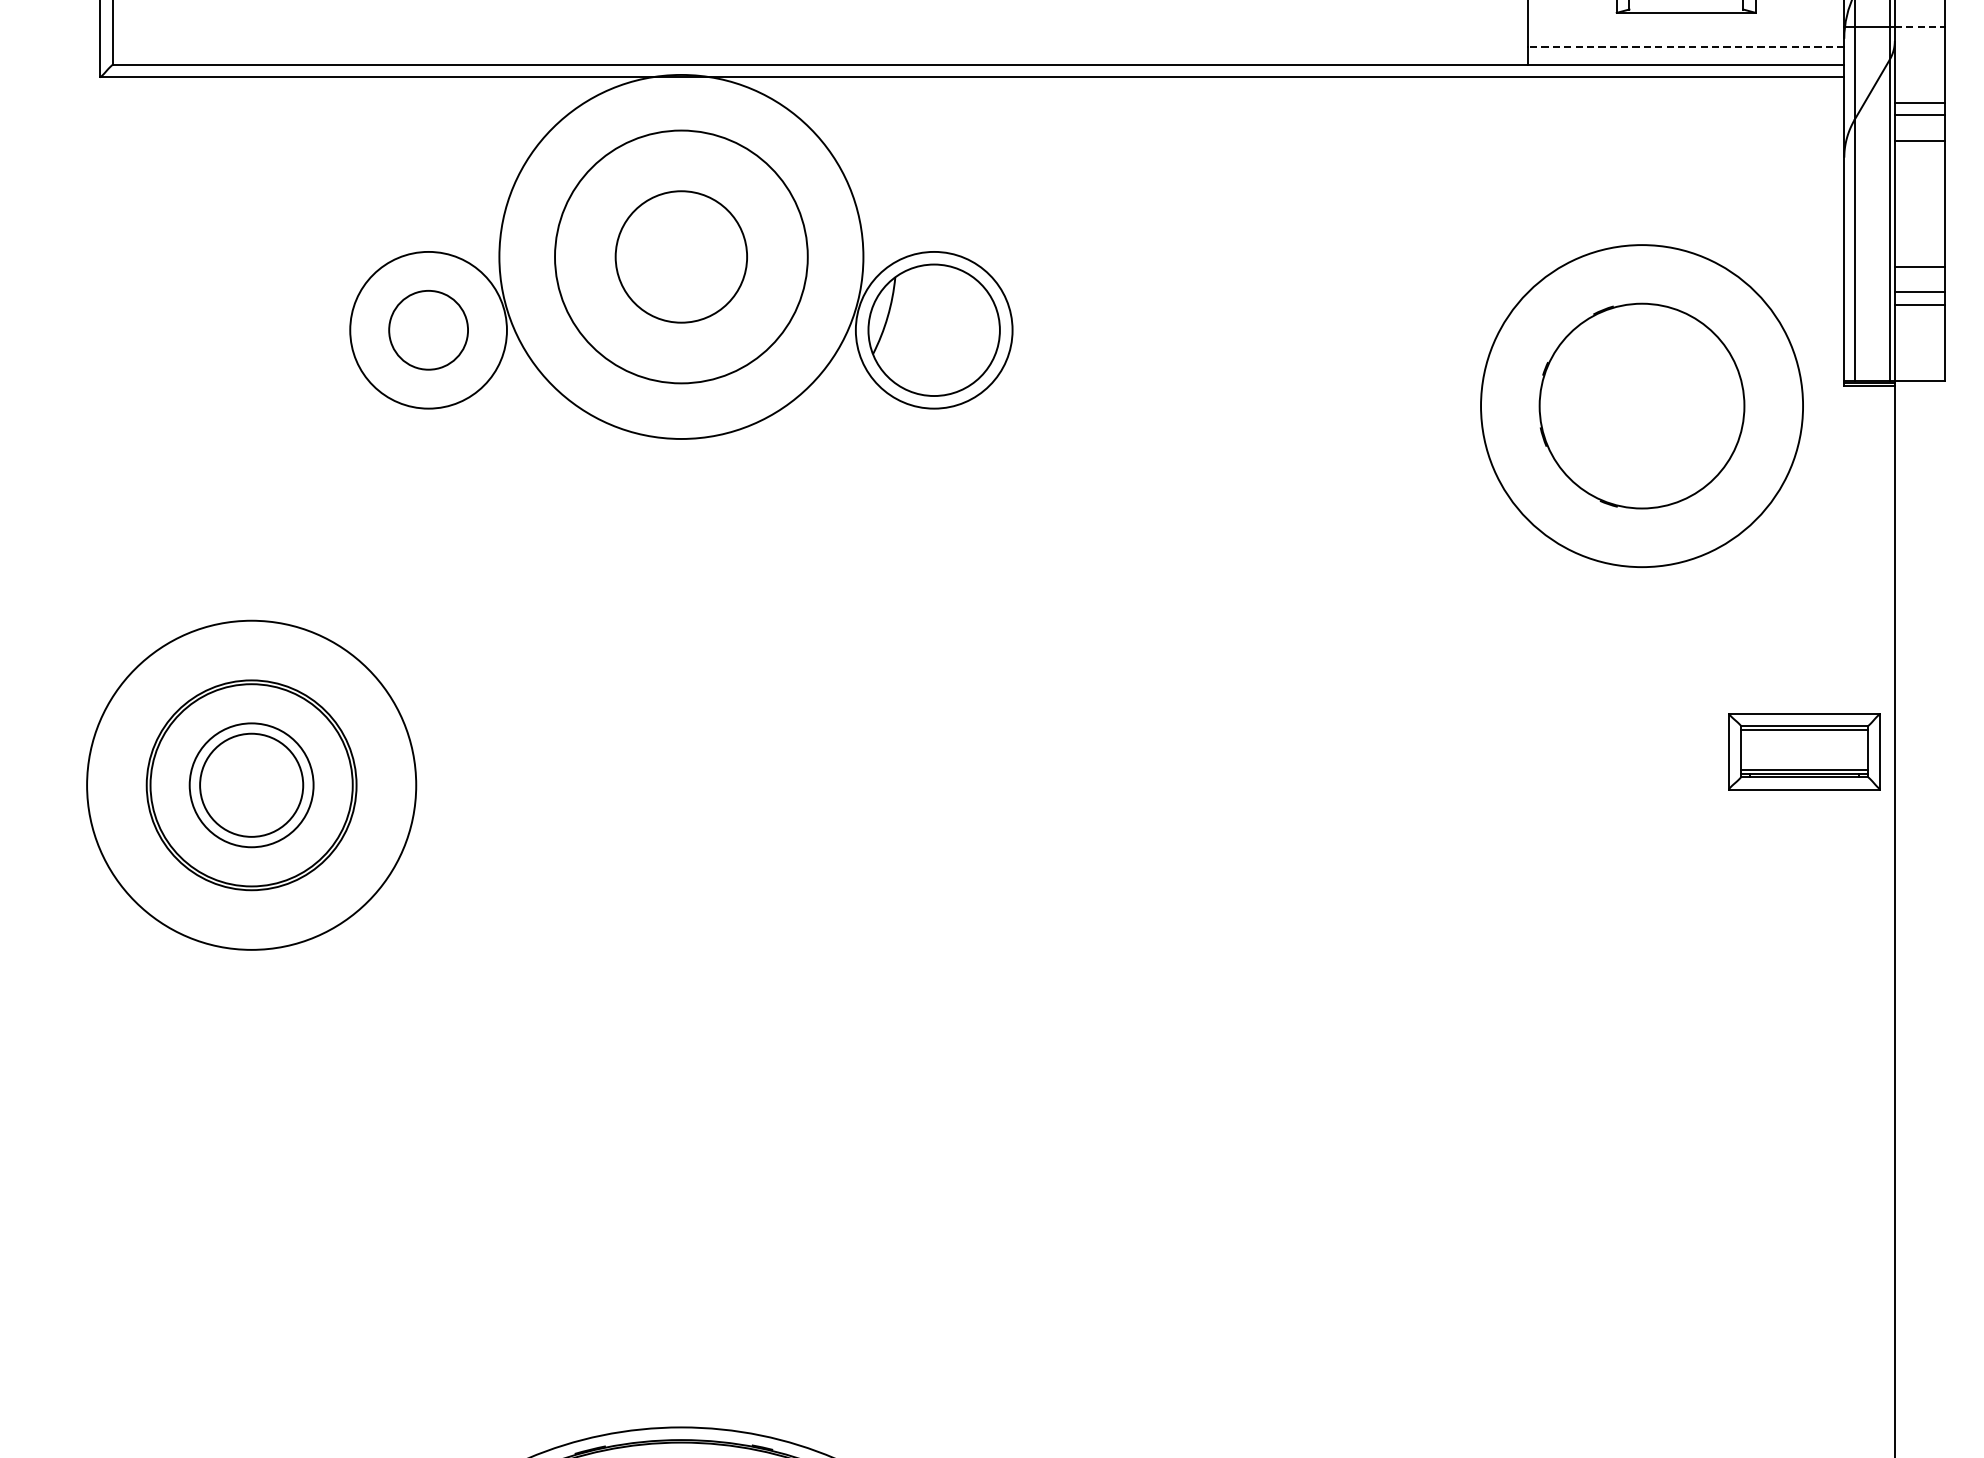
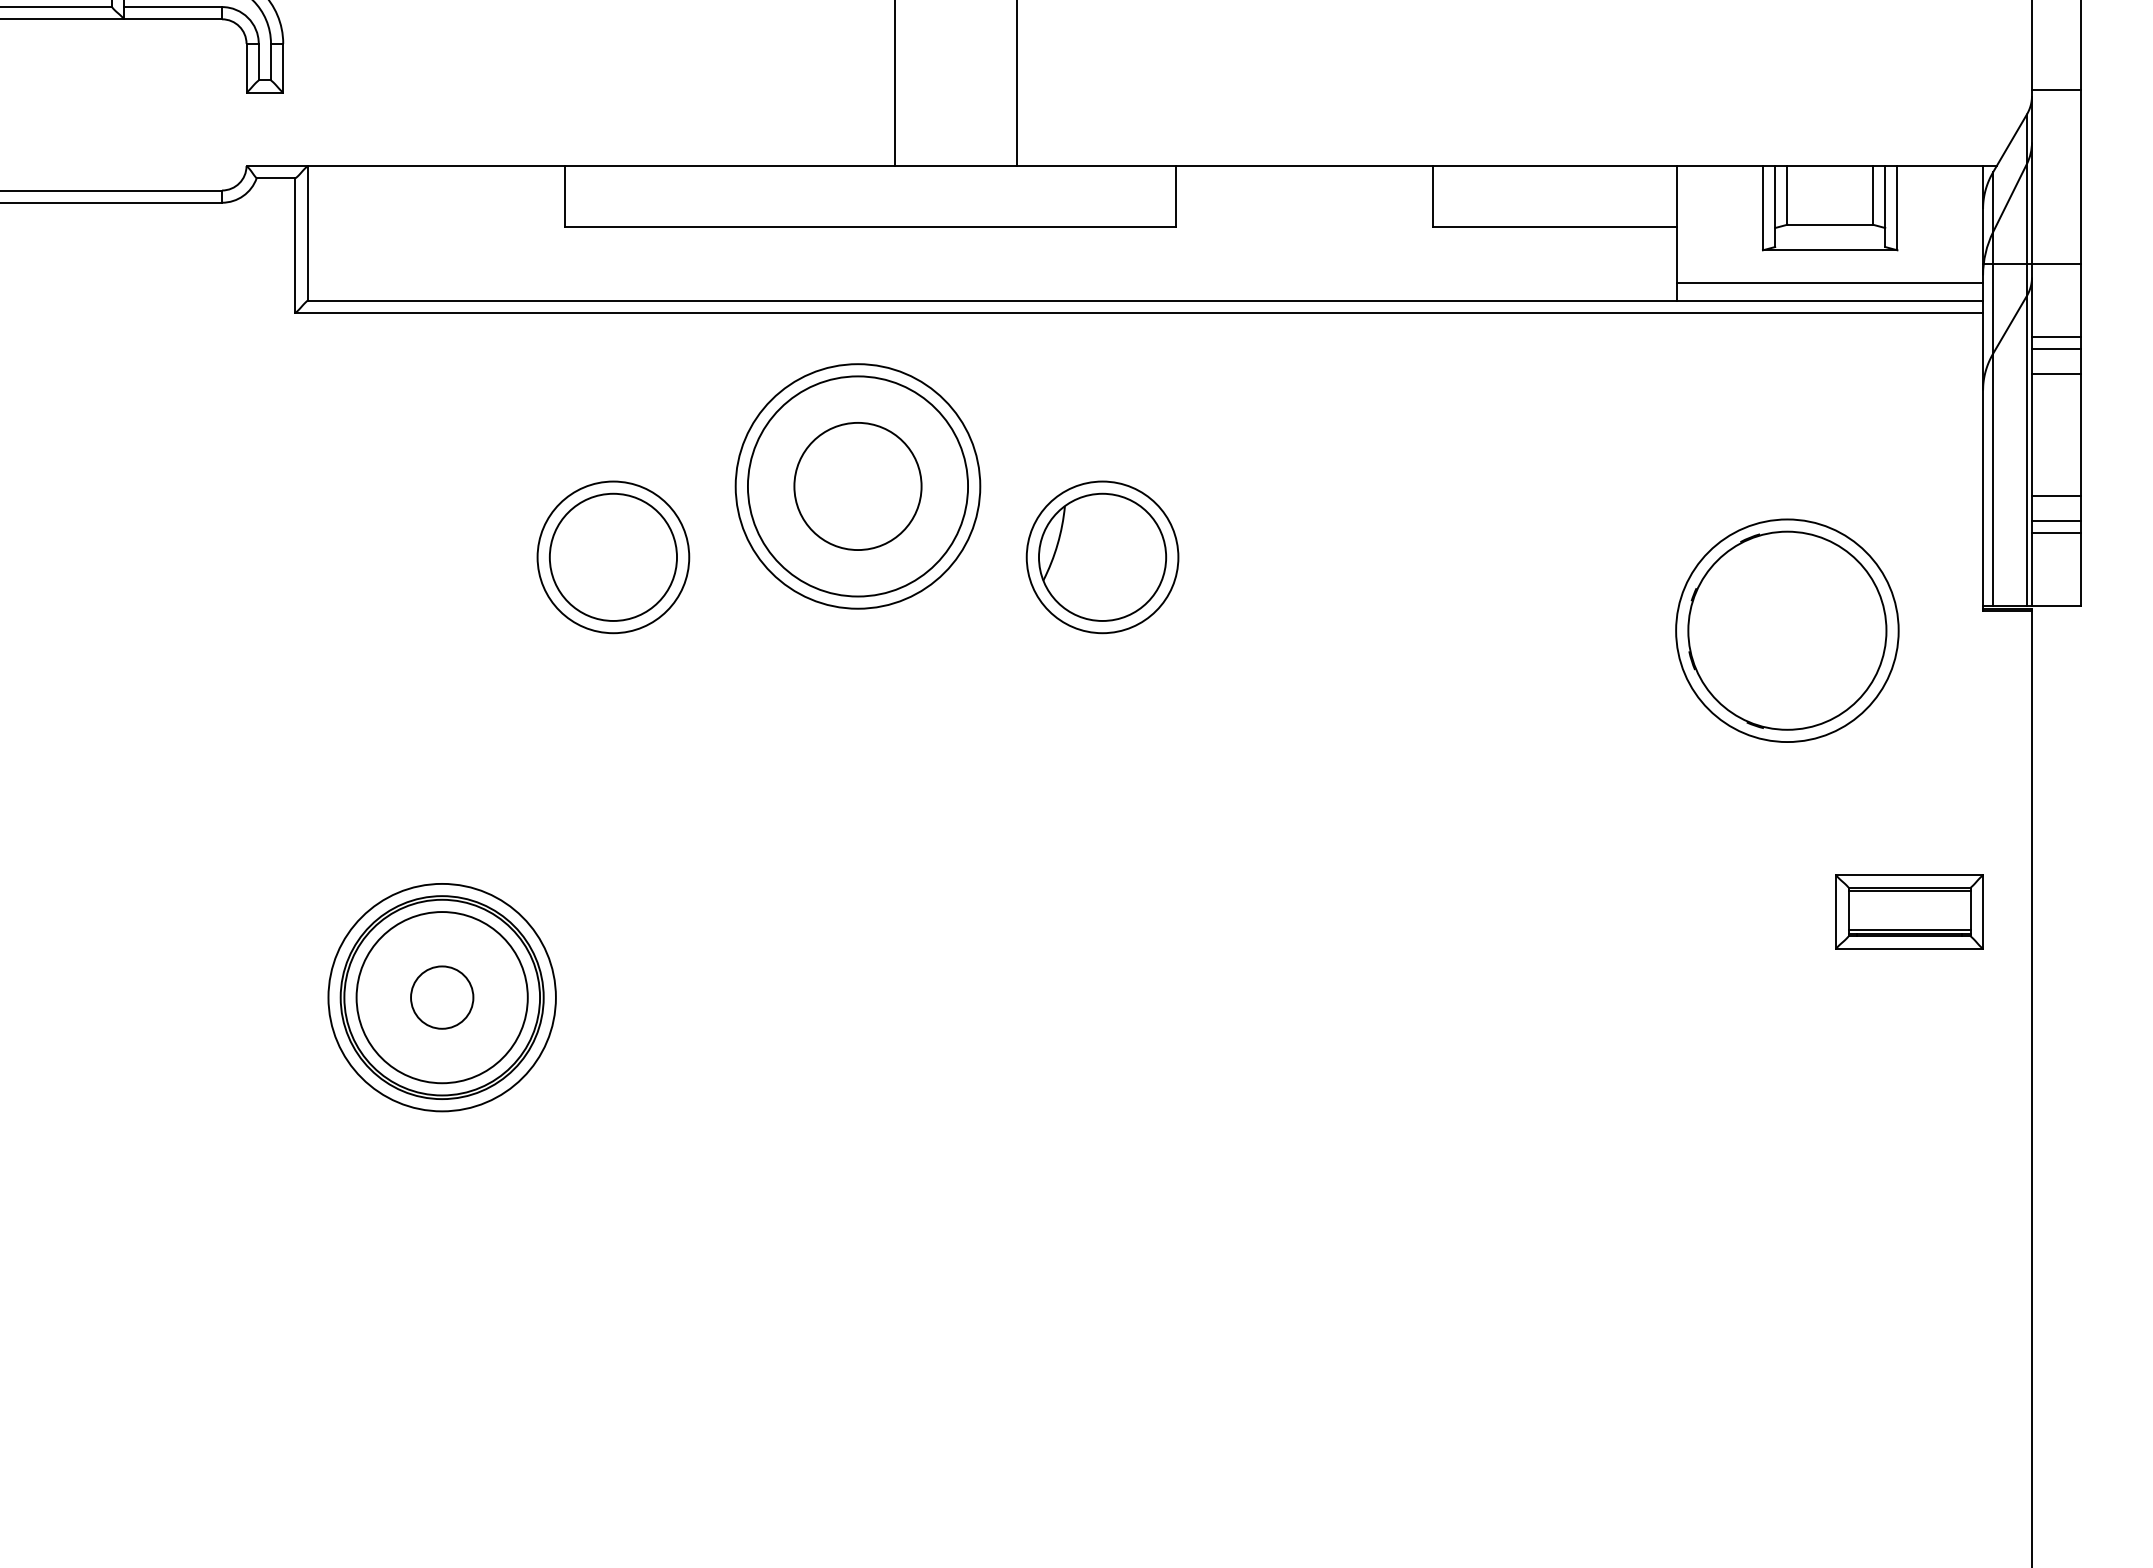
line: (1920, 26) -> (2056, 263), dashed -> solid
line: (1686, 47) -> (1830, 283), dashed -> solid
circle: (680, 257) -> (857, 486), size x0.62
circle: (428, 329) -> (613, 556), size x1.67
circle: (1642, 405) -> (1787, 630), size x0.71
part: (1804, 751) -> (1909, 911), moved
circle: (250, 785) -> (441, 997), size x0.71
circle: (250, 785) -> (441, 997), size x1.43
circle: (251, 785) -> (442, 997), size x0.62

